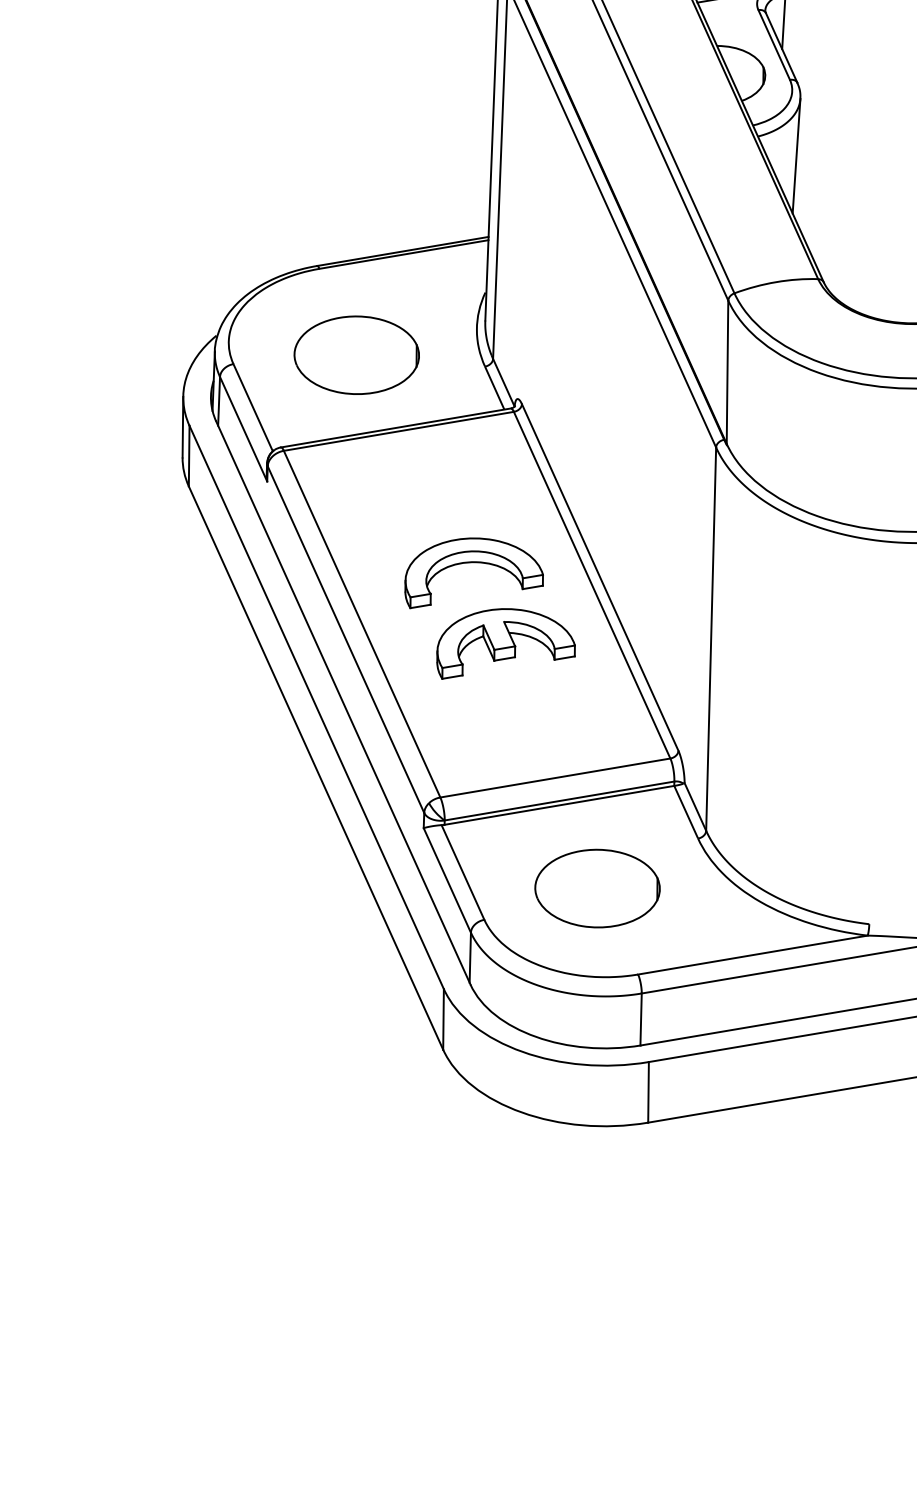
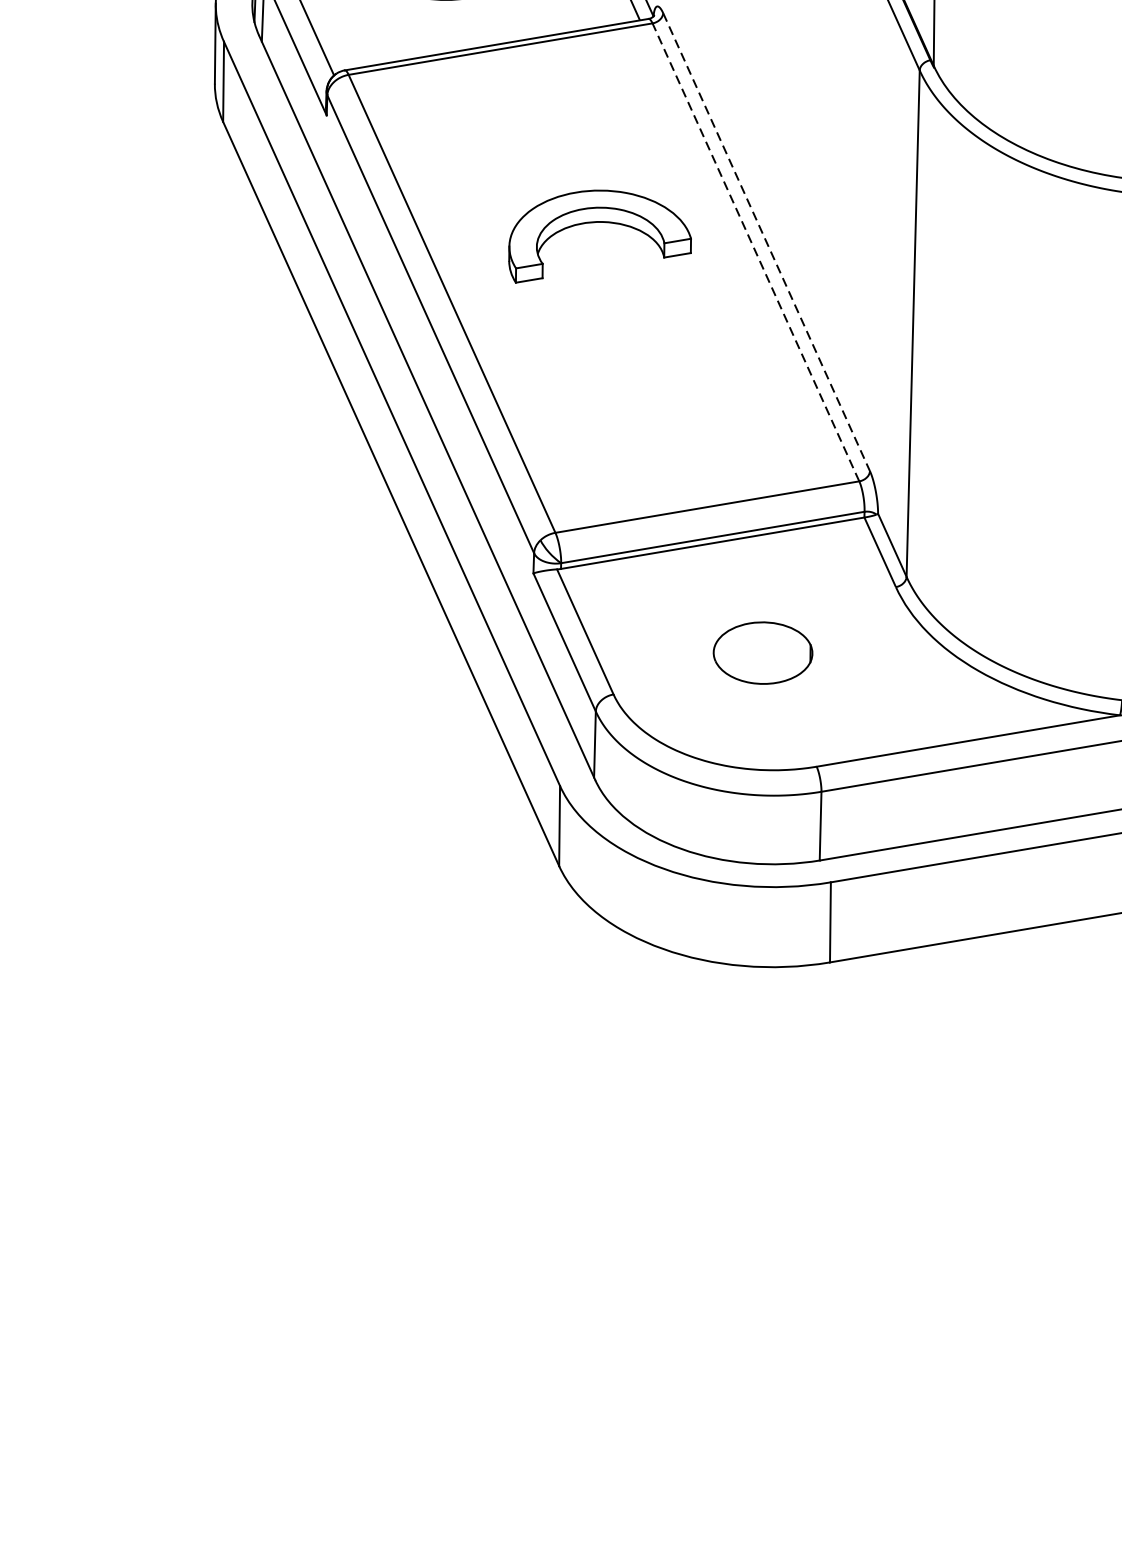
line: (600, 577) -> (766, 242), solid -> dashed
line: (591, 584) -> (755, 251), solid -> dashed
part: (505, 643) -> (641, 329), removed
part: (597, 888) -> (763, 653), size x0.6

